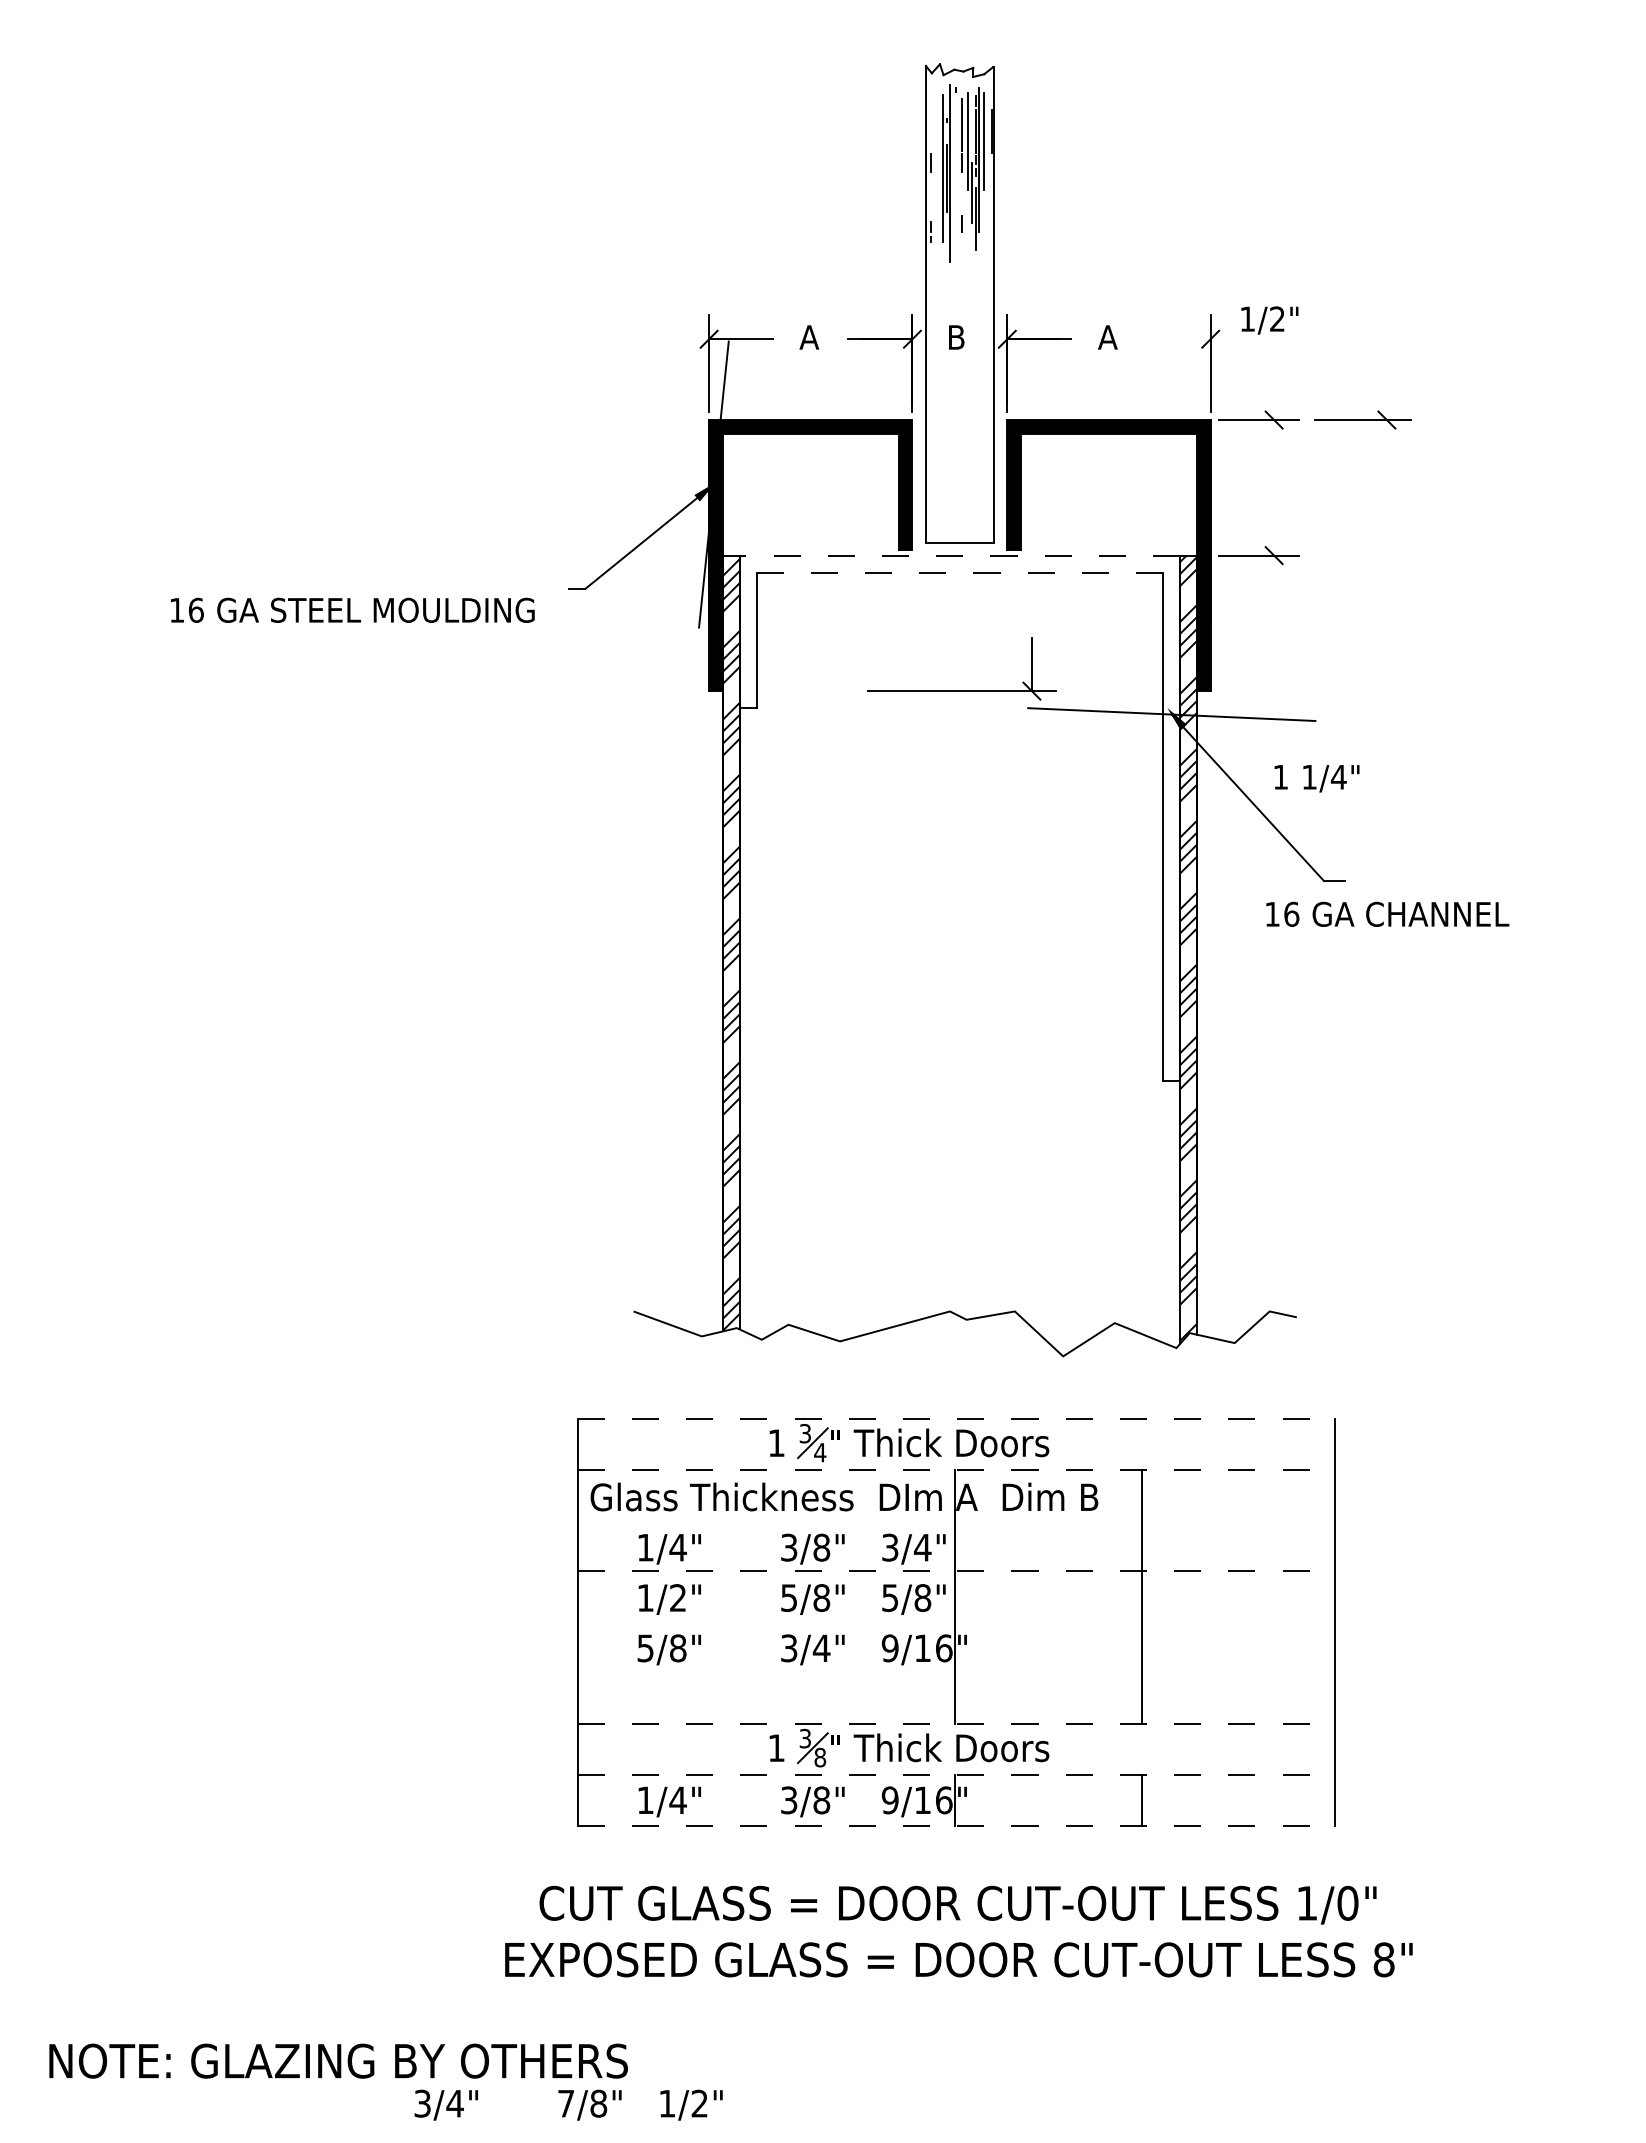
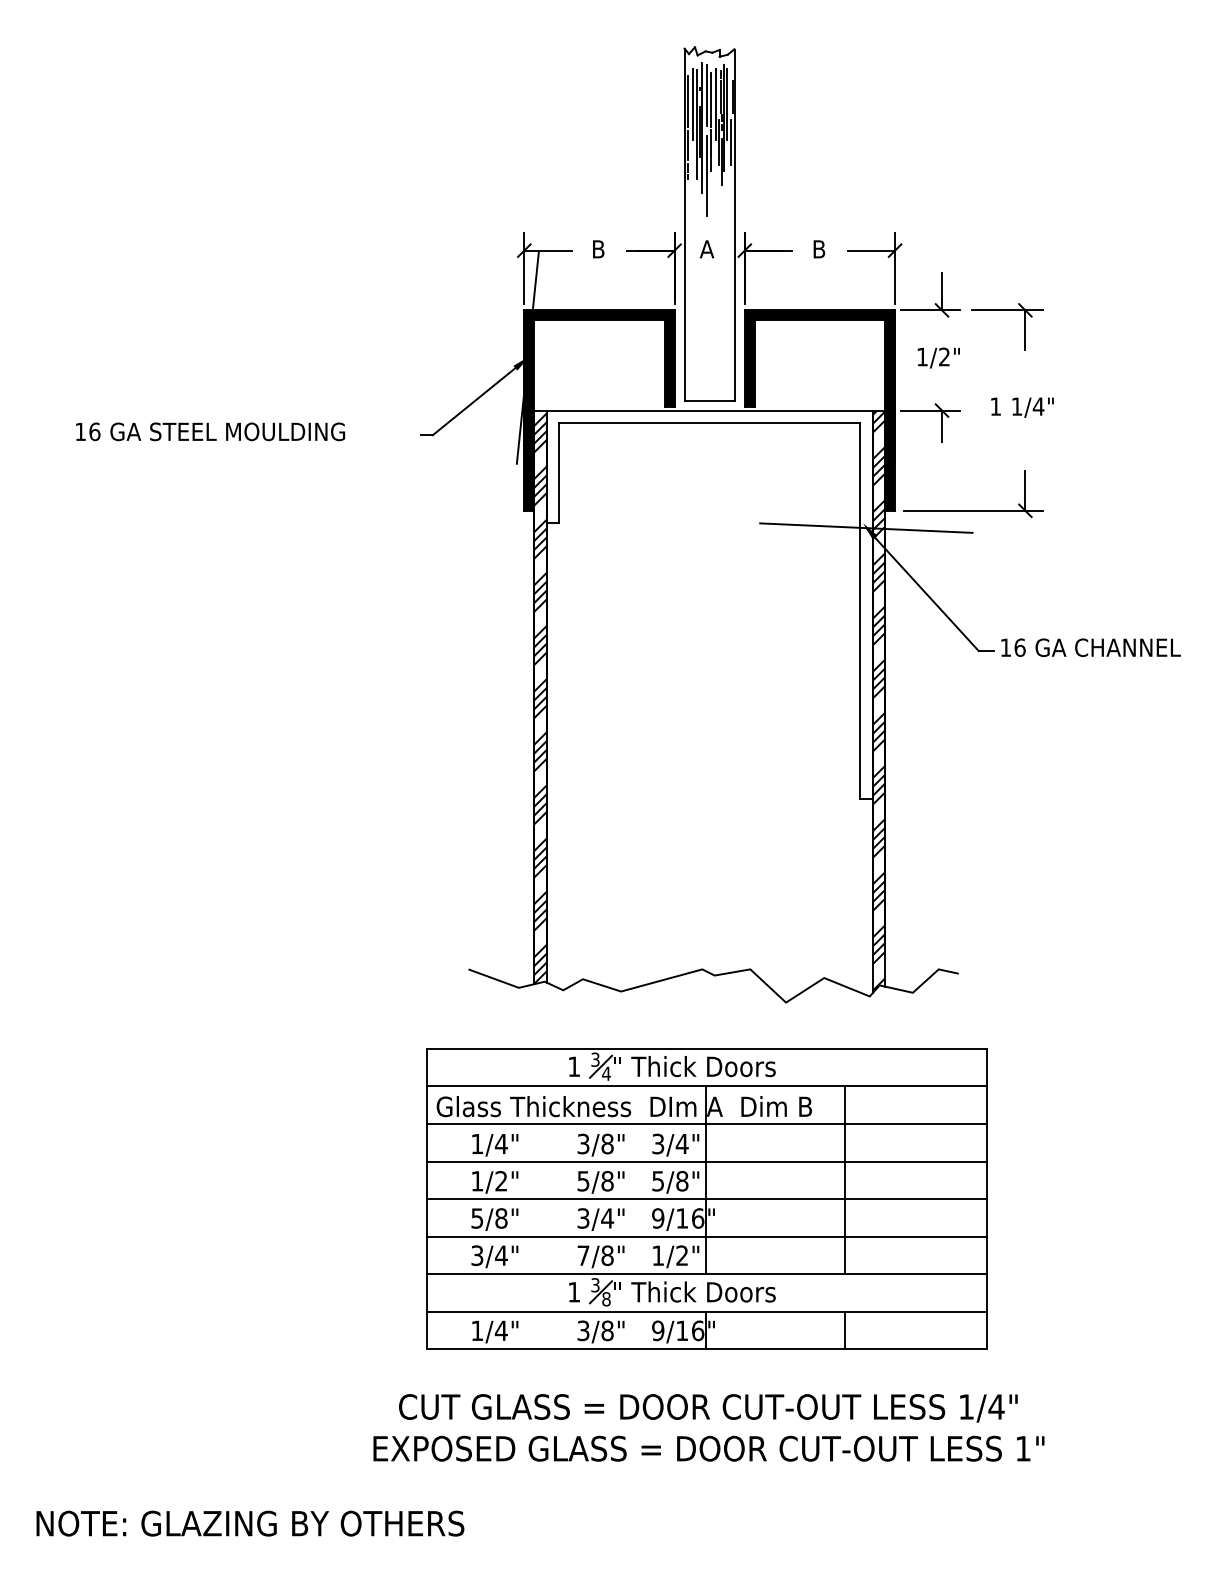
line: (930, 127) -> (687, 94), added
line: (955, 132) -> (706, 97), added
line: (937, 140) -> (693, 103), added
line: (988, 192) -> (730, 142), added
line: (961, 194) -> (710, 143), added
line: (930, 196) -> (687, 145), added
line: (955, 238) -> (706, 176), added
text: (1269, 320) -> (938, 358), moved
text: (809, 337) -> (598, 249), A -> B
text: (956, 337) -> (707, 249), B -> A
text: (1107, 337) -> (818, 249), A -> B
line: (1178, 339) -> (871, 250), added
line: (1274, 394) -> (942, 291), added
line: (1386, 446) -> (1025, 329), added
line: (959, 555) -> (709, 410), dashed -> solid
line: (960, 572) -> (710, 423), dashed -> solid
line: (1274, 576) -> (942, 426), added
text: (352, 609) -> (210, 431), moved
part: (961, 690) -> (973, 510), moved
text: (1316, 778) -> (1022, 407), moved
text: (1387, 913) -> (1090, 647), moved
line: (956, 1418) -> (707, 1048), dashed -> solid
line: (956, 1469) -> (707, 1086), dashed -> solid
line: (956, 1520) -> (707, 1123), added
line: (956, 1571) -> (707, 1161), dashed -> solid
line: (956, 1622) -> (707, 1199), added
line: (956, 1673) -> (707, 1237), added
line: (956, 1723) -> (707, 1274), dashed -> solid
line: (956, 1774) -> (707, 1311), dashed -> solid
line: (956, 1825) -> (707, 1349), dashed -> solid
text: (1347, 1902) -> (996, 1406), 1/0" -> 1/4"
text: (1383, 1959) -> (1022, 1448), 8" -> 1"
text: (568, 2104) -> (585, 1256), moved

